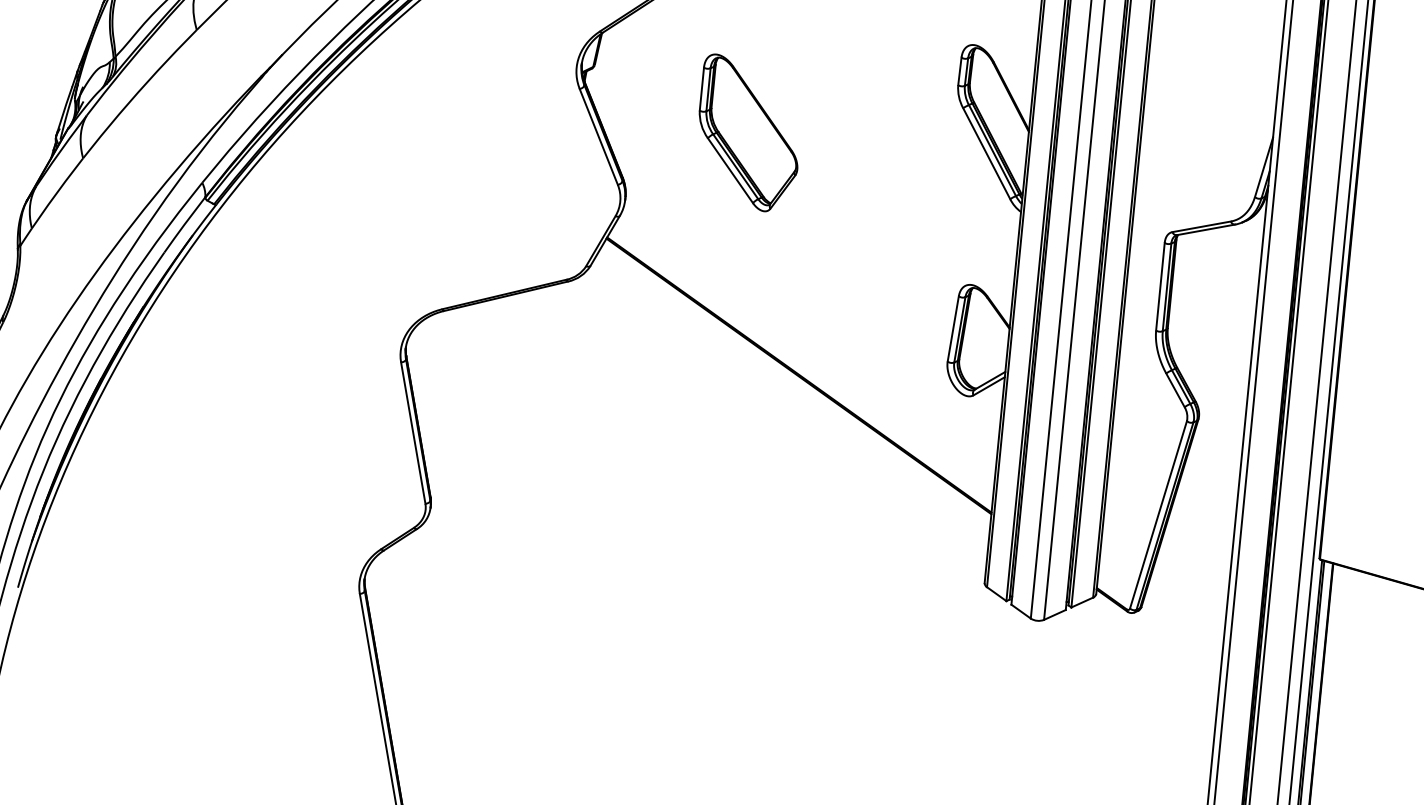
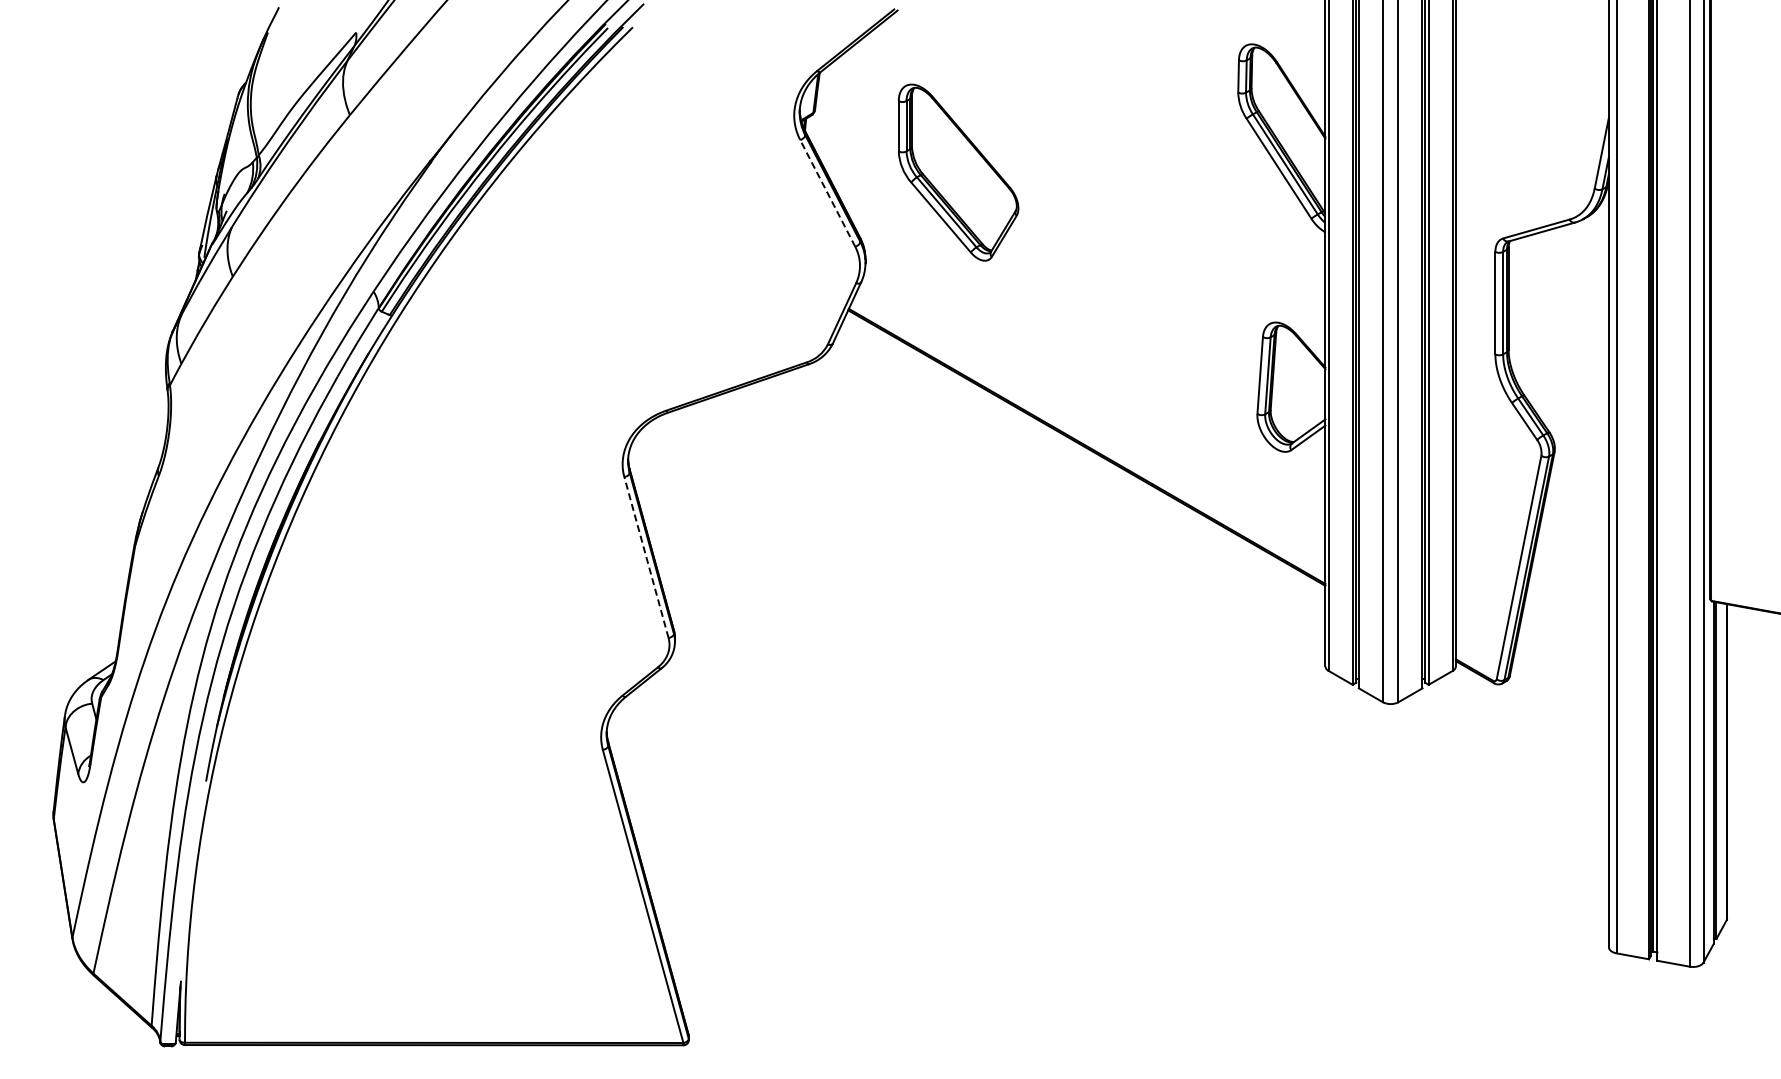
part: (749, 133) -> (958, 172), moved
line: (598, 136) -> (827, 192), solid -> dashed
line: (413, 433) -> (646, 557), solid -> dashed

